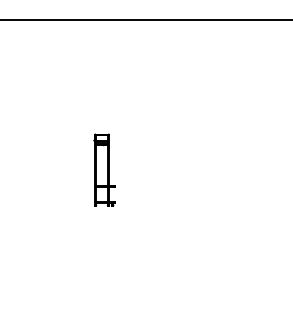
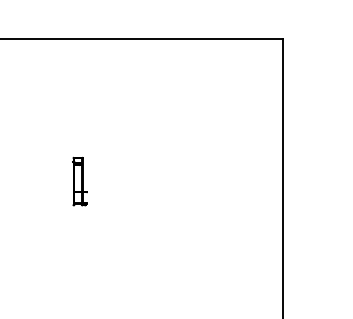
part: (104, 170) -> (79, 181), size x0.7

